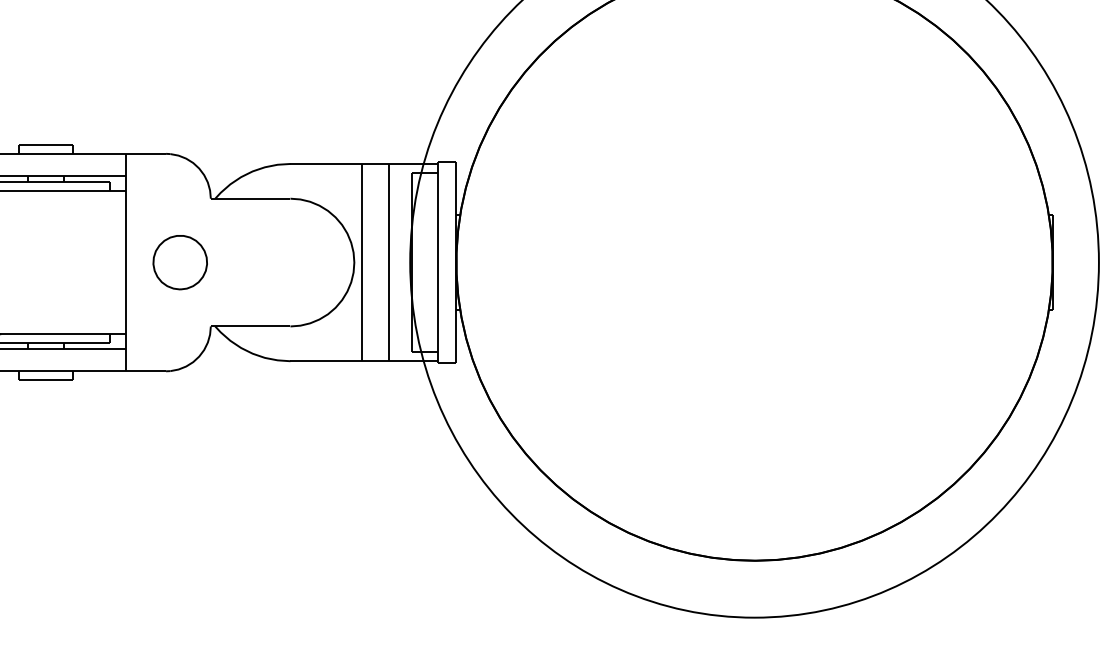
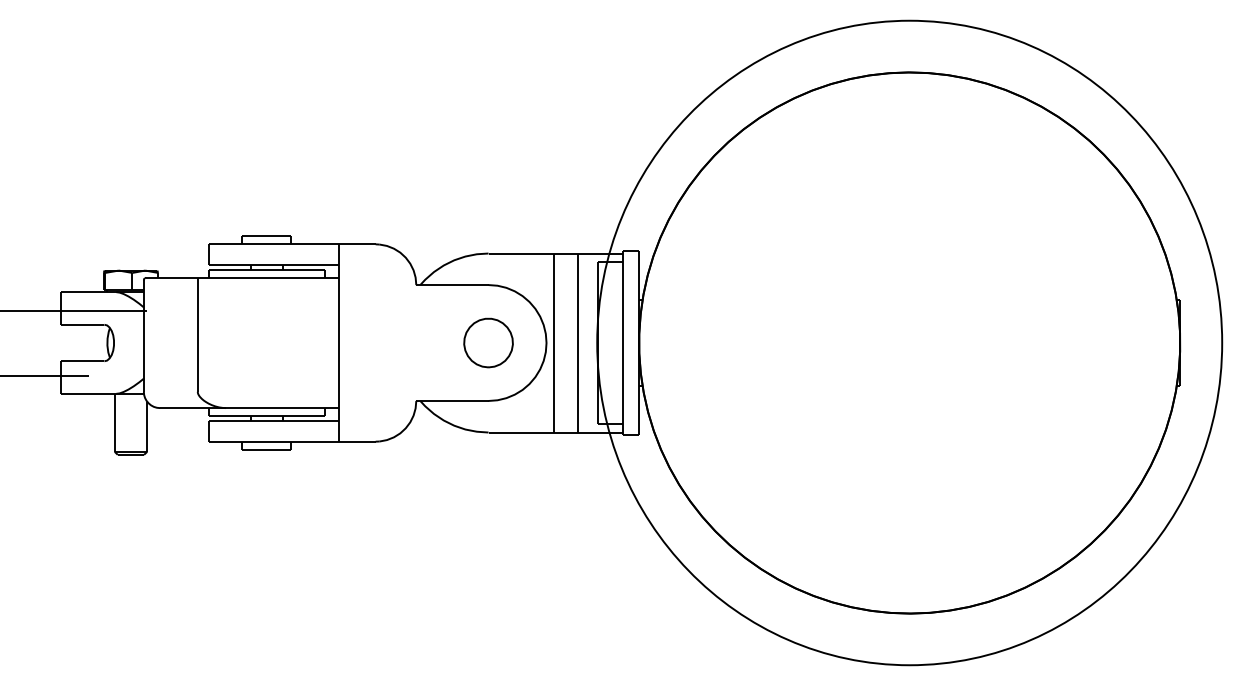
part: (180, 262) -> (488, 342), moved

